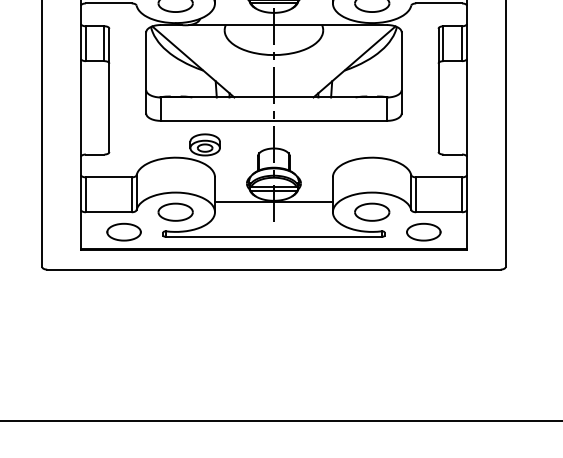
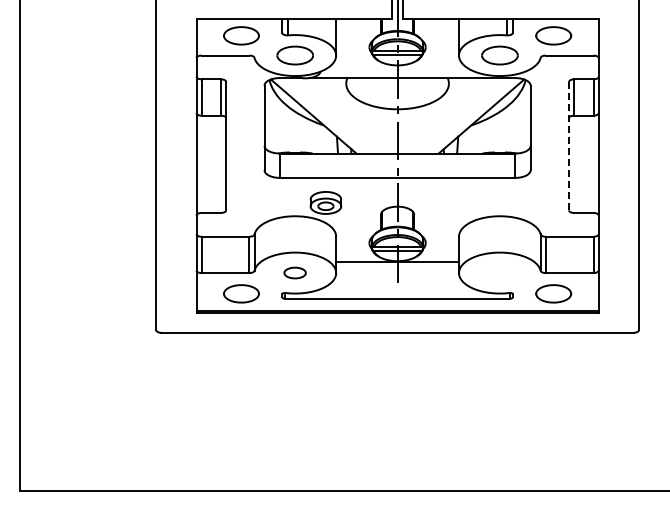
line: (438, 89) -> (569, 145), solid -> dashed
part: (174, 211) -> (294, 272), size x0.6
part: (371, 211) -> (499, 272), removed

